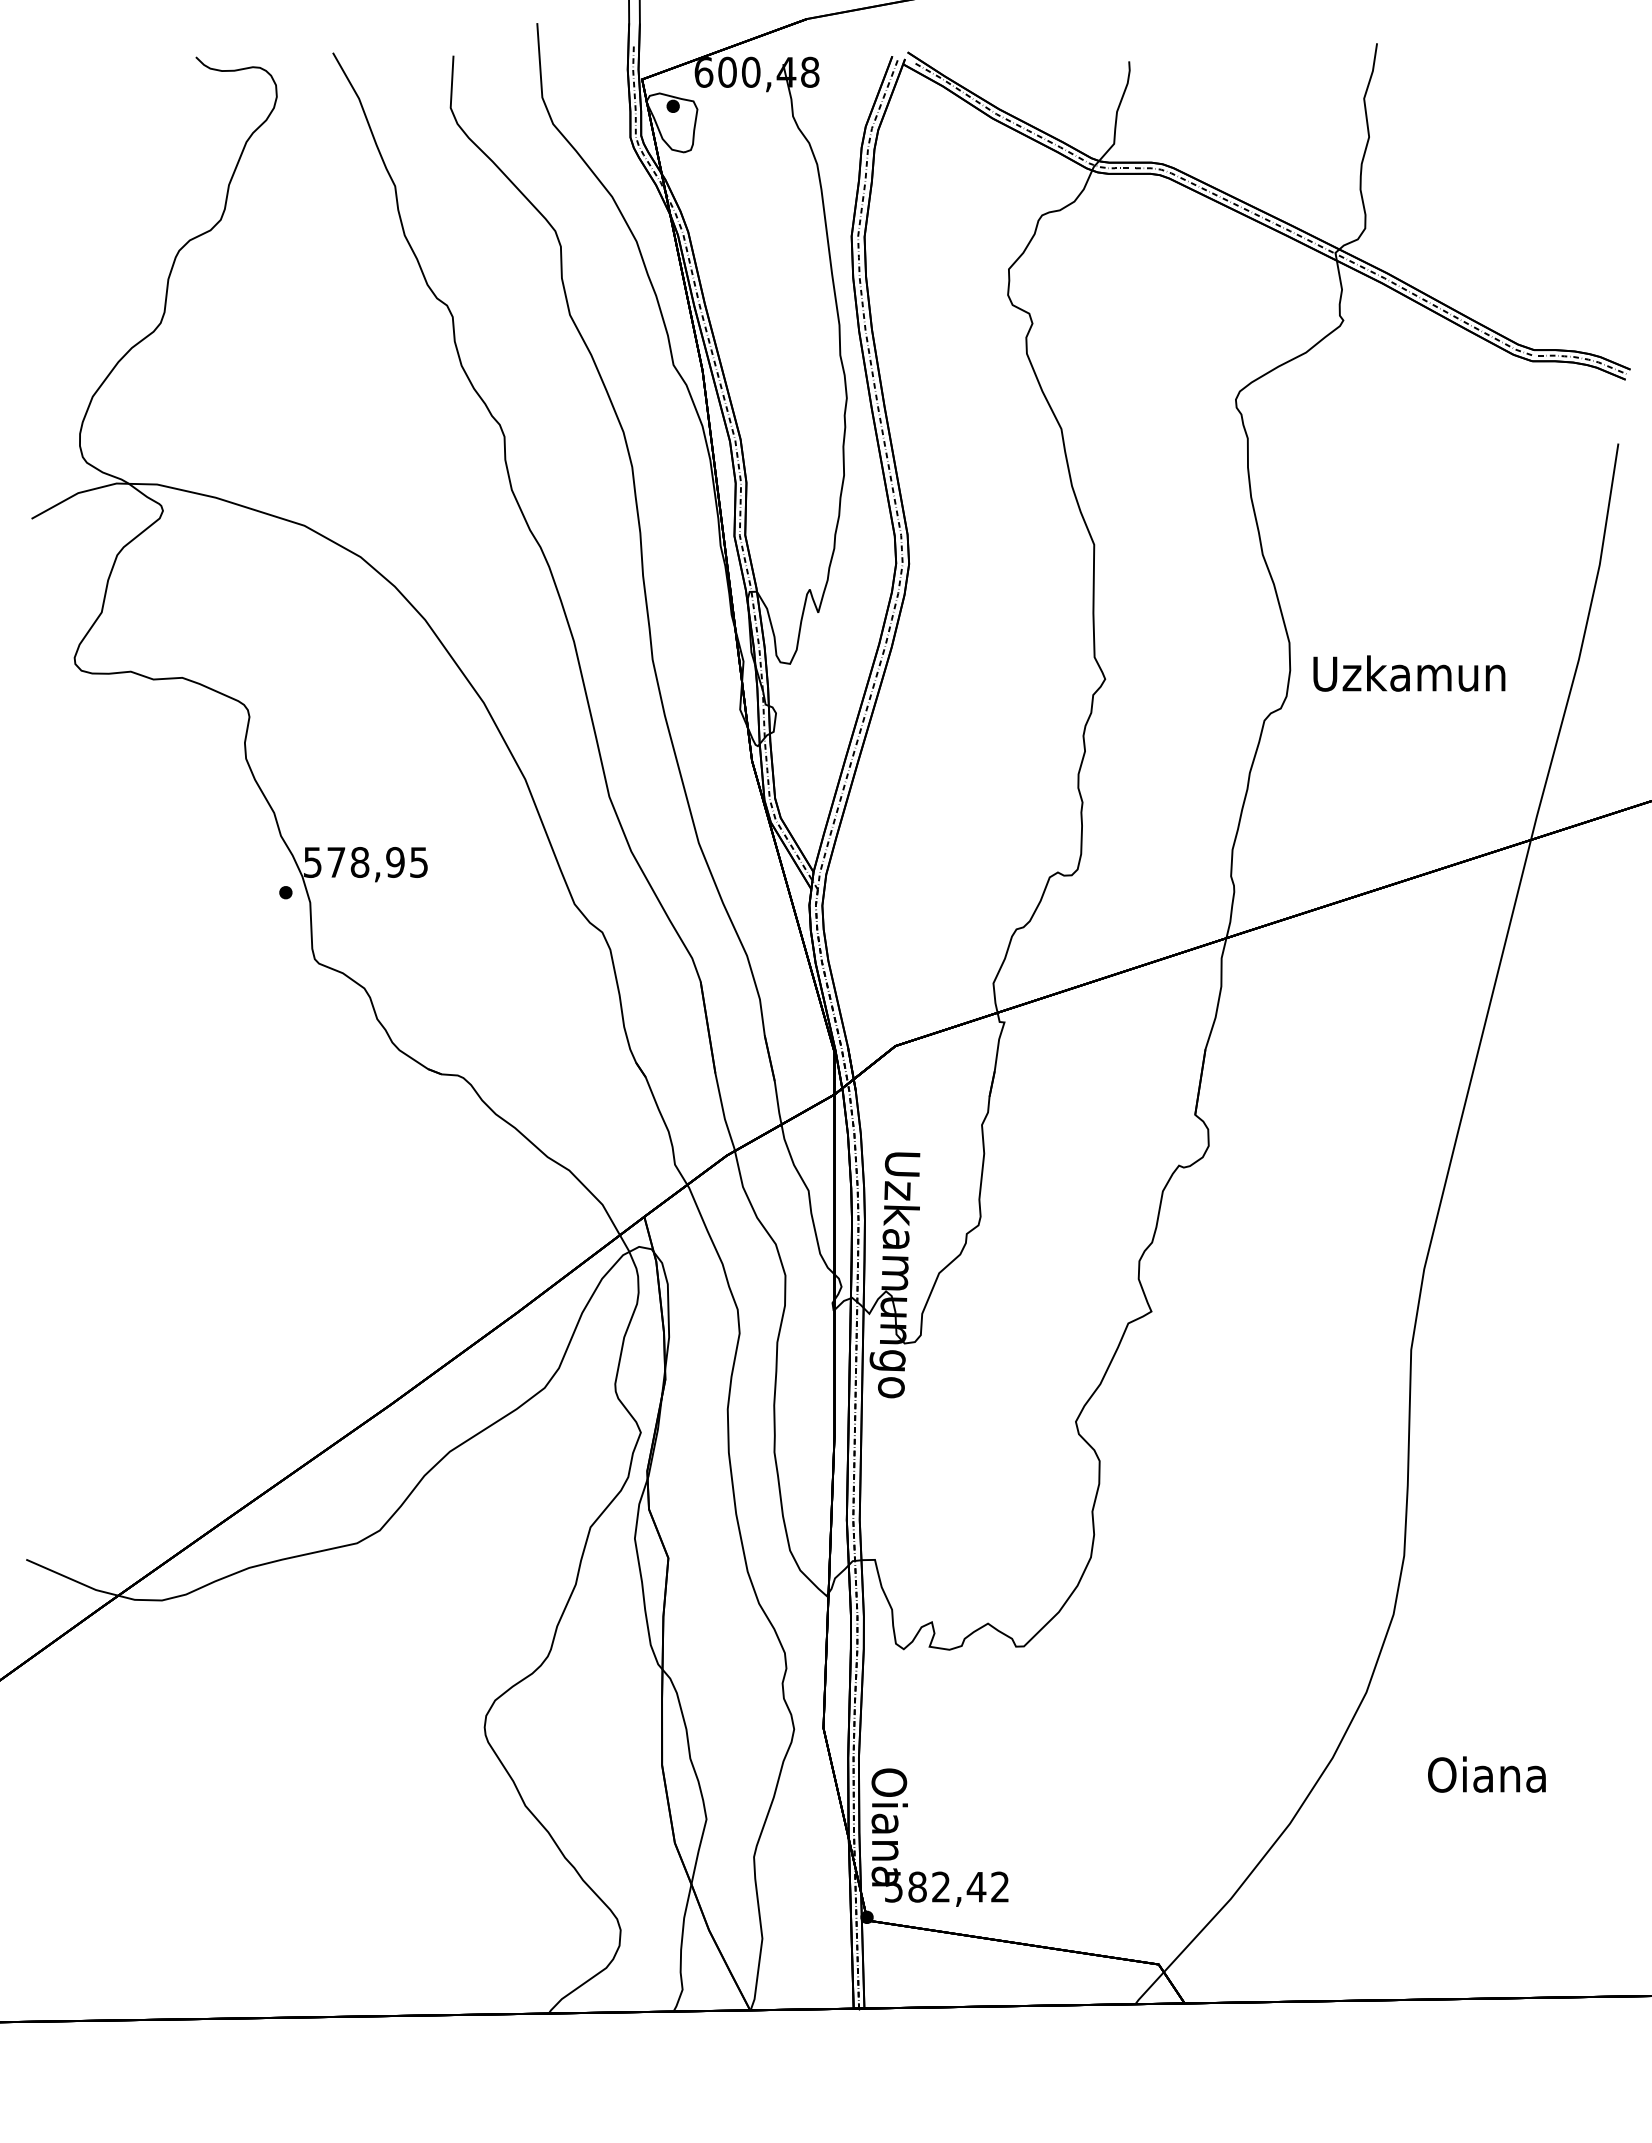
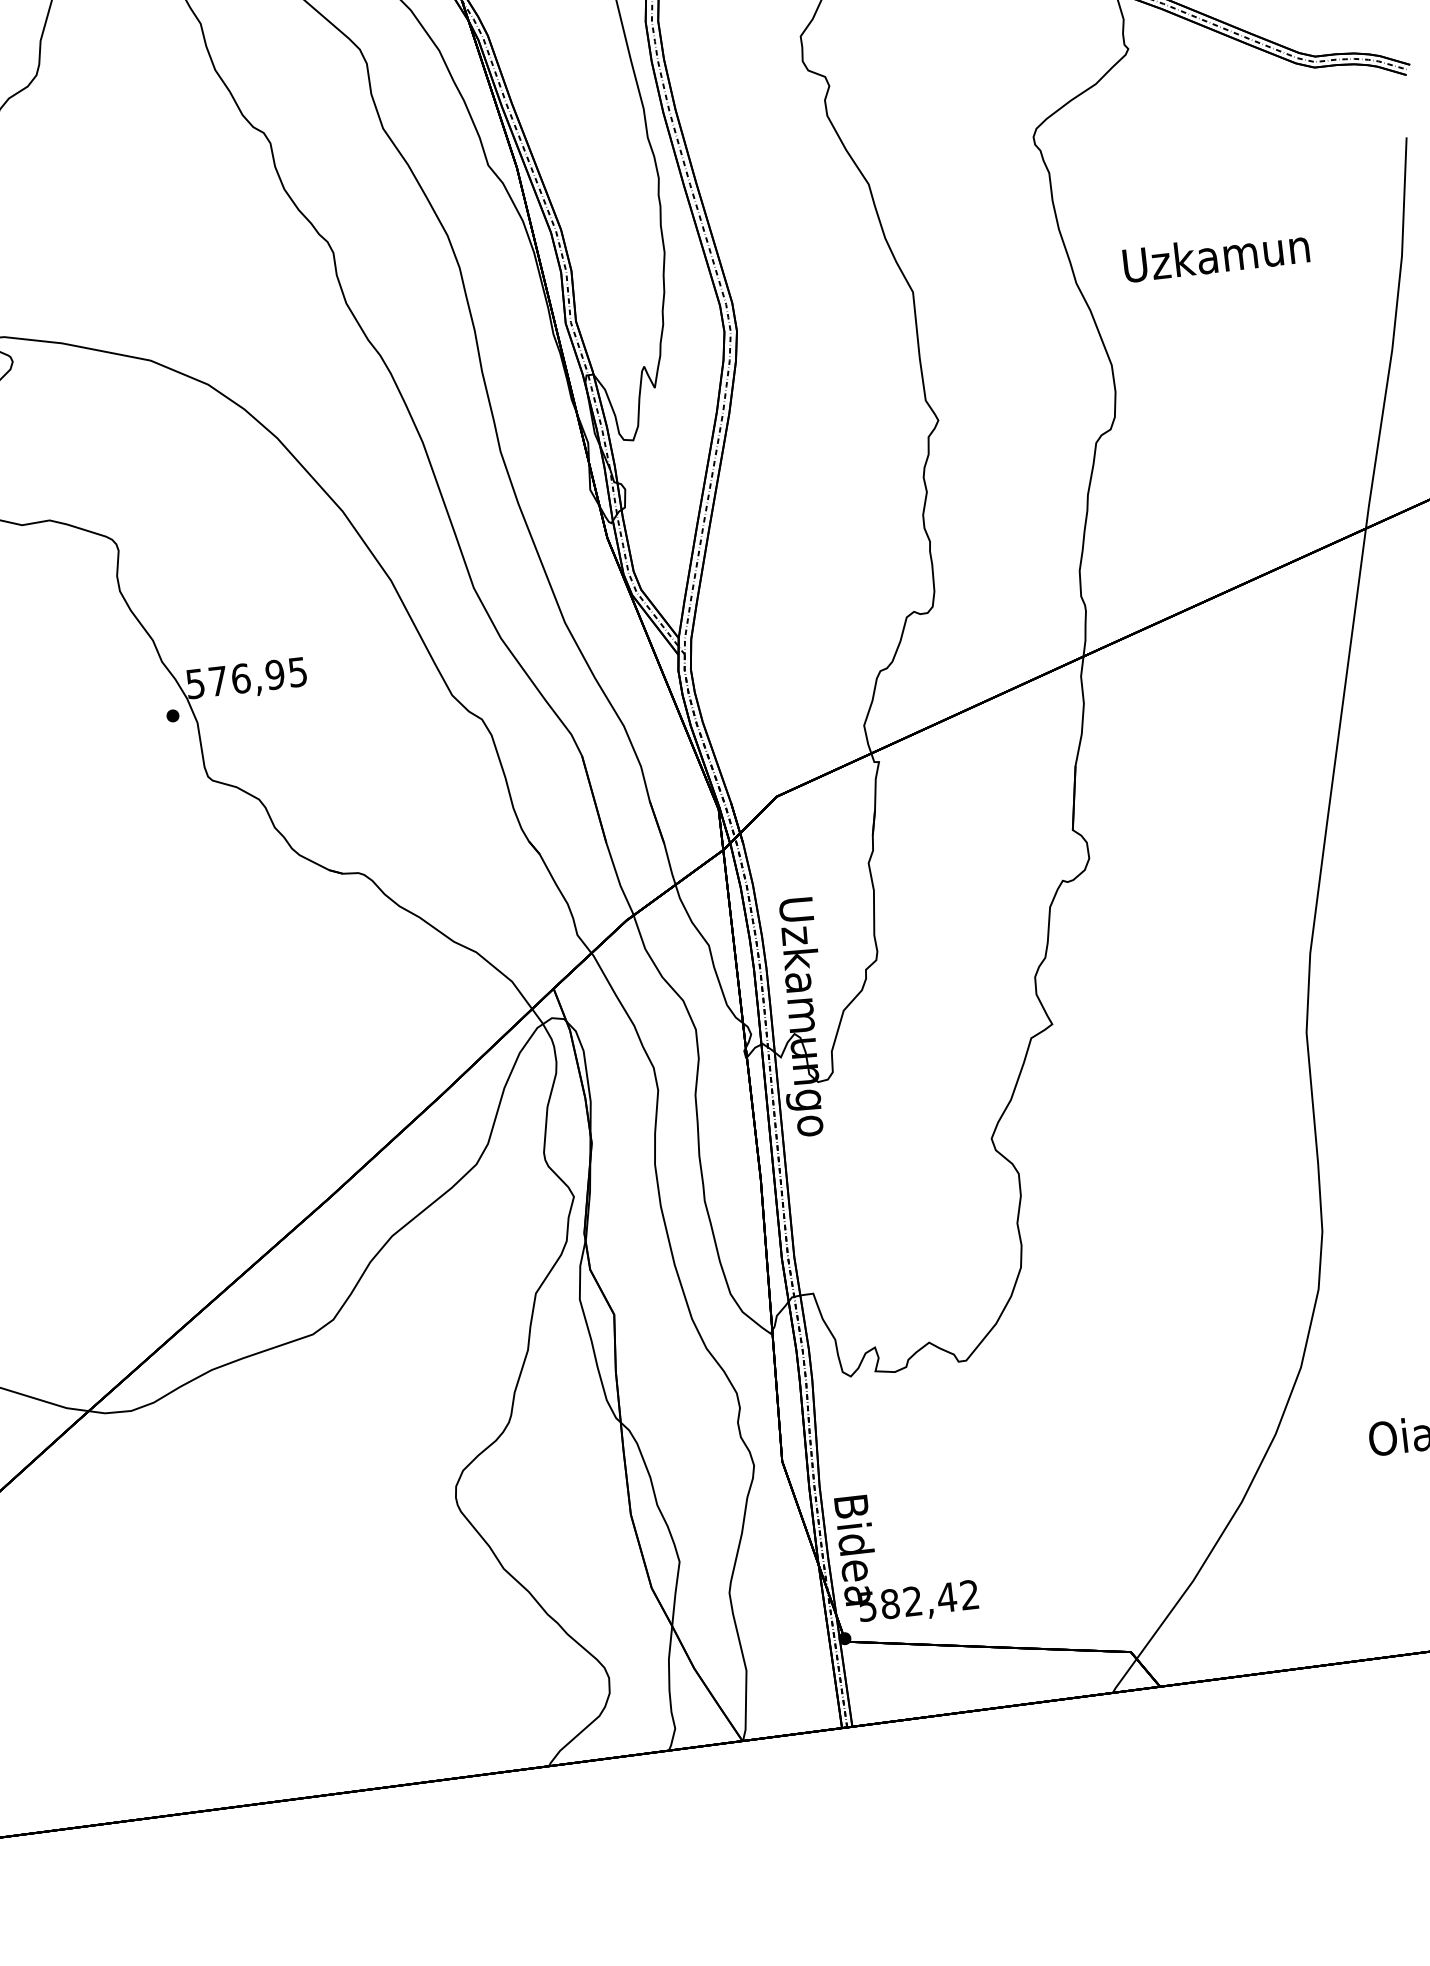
text: (1409, 673) -> (1216, 255), moved
text: (359, 861) -> (240, 677), 578,95 -> 576,95
text: (889, 1827) -> (856, 1549), Oiana -> Bidea

